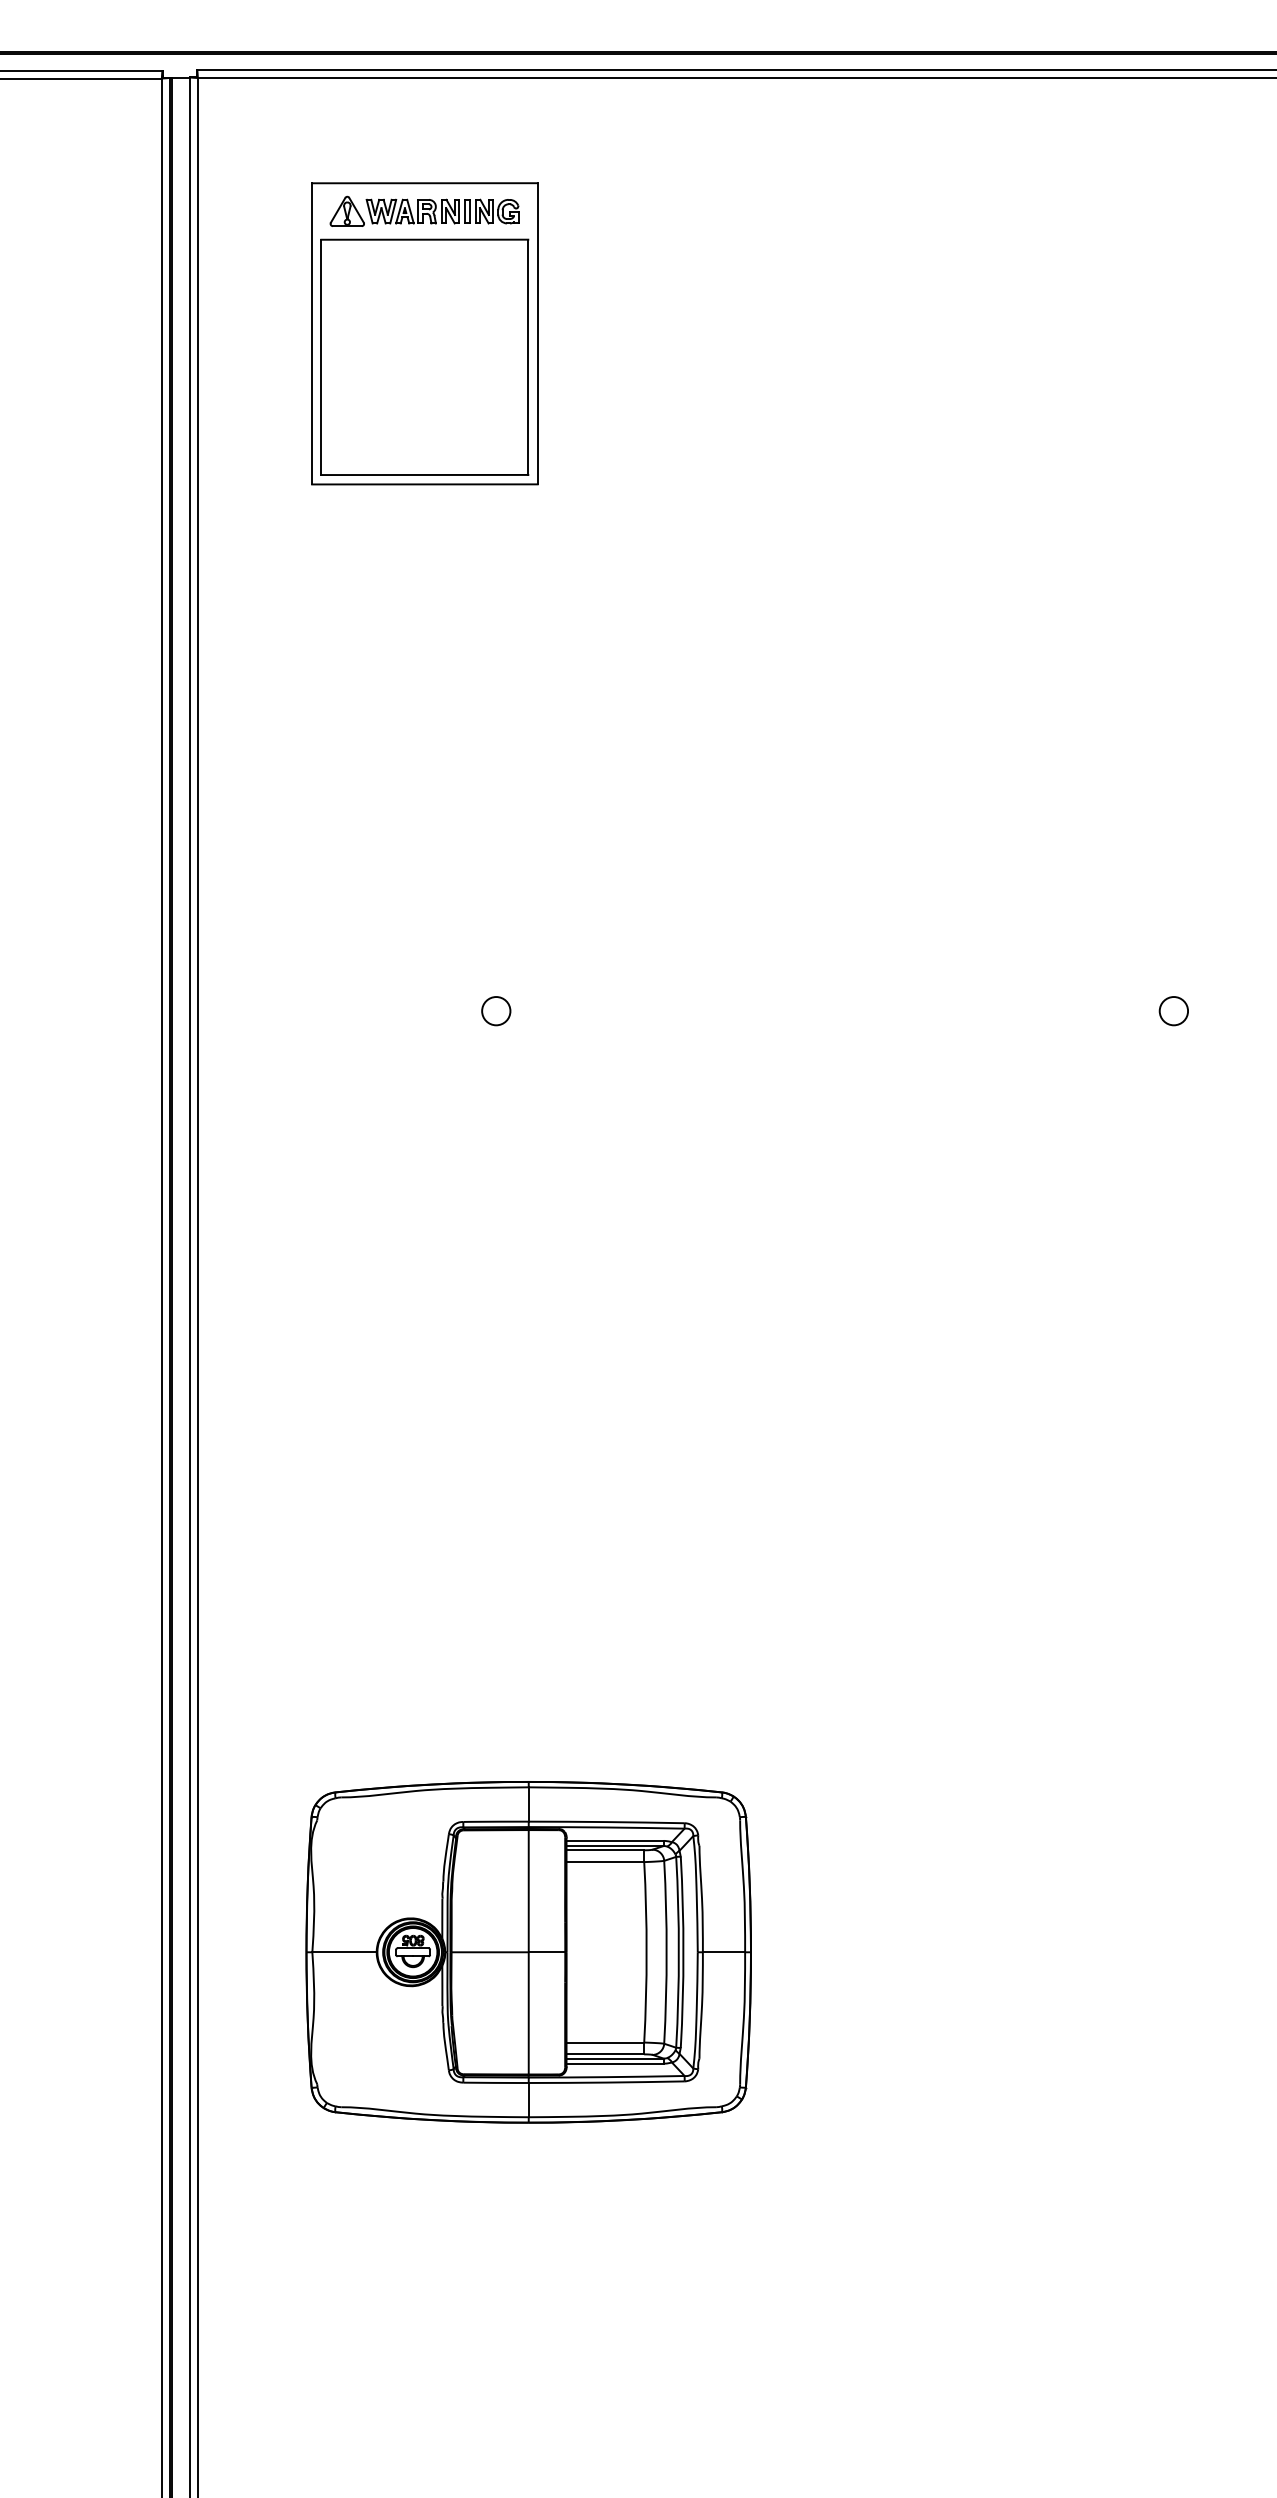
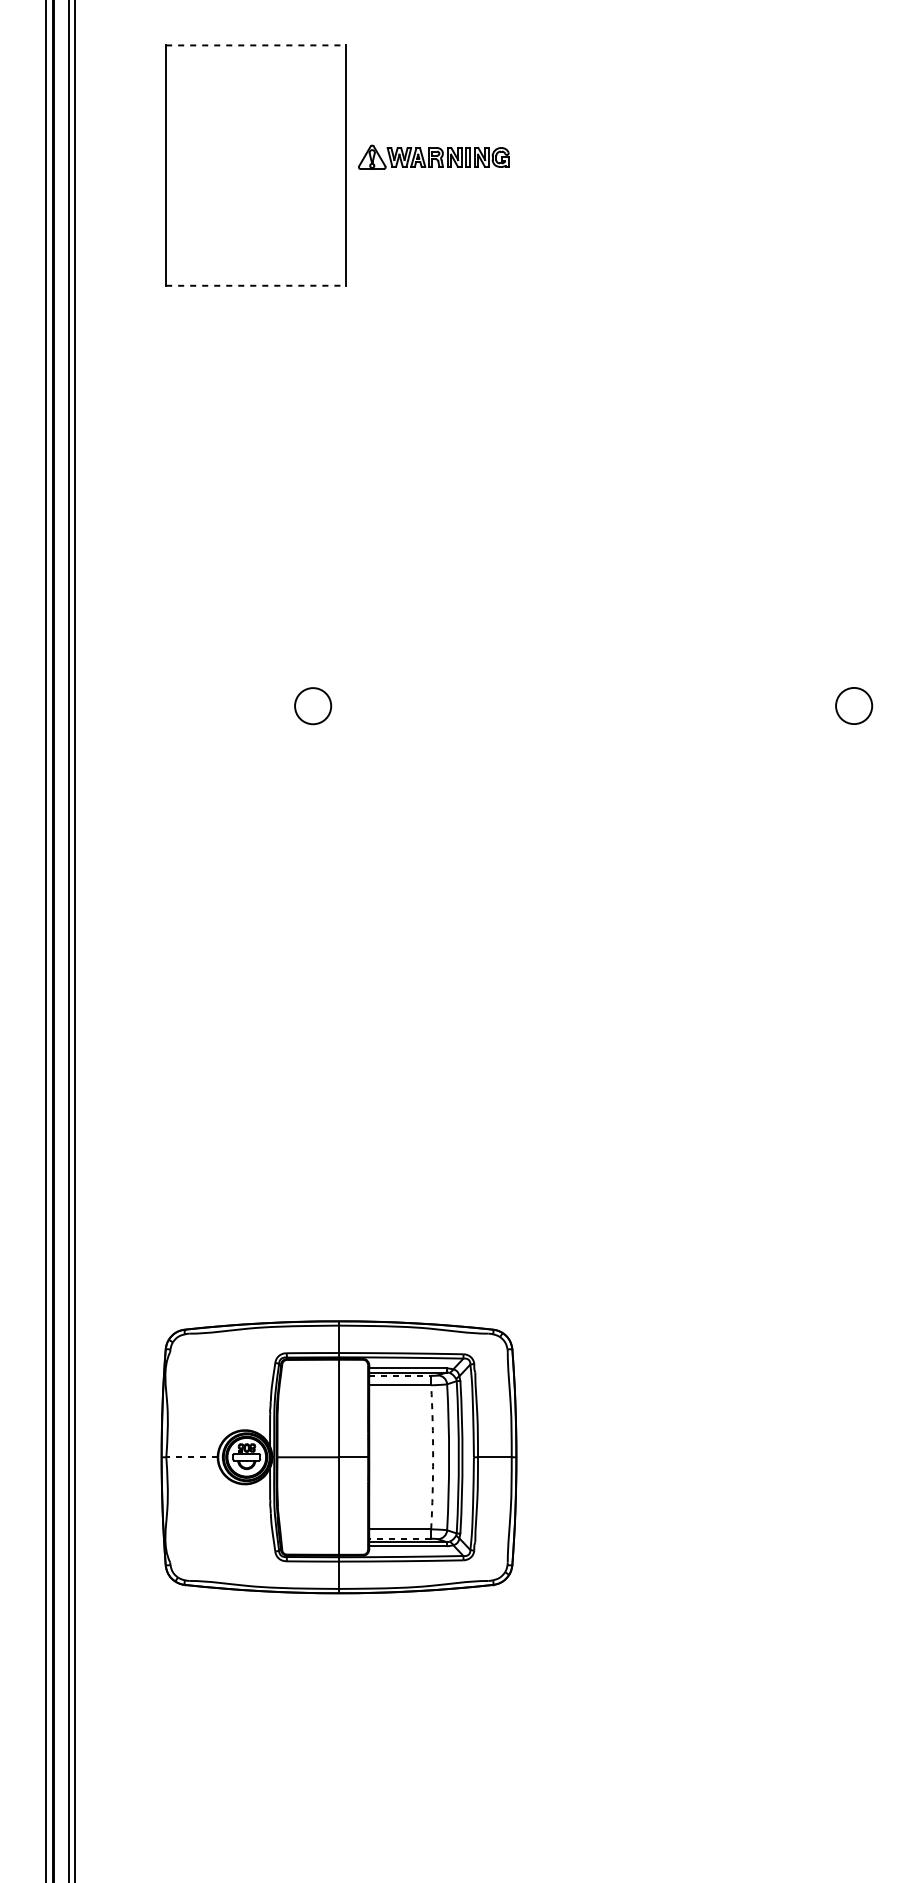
line: (424, 183) -> (255, 45), solid -> dashed
part: (424, 210) -> (433, 156), moved
part: (424, 356) -> (255, 183), removed
line: (424, 484) -> (255, 285), solid -> dashed
circle: (496, 1011) -> (313, 706), size x1.6
circle: (1173, 1011) -> (853, 706), size x1.6
line: (605, 1850) -> (400, 1376), solid -> dashed
line: (344, 1952) -> (191, 1457), solid -> dashed
arc: (646, 1952) -> (433, 1457), solid -> dashed
line: (605, 2054) -> (400, 1538), solid -> dashed

